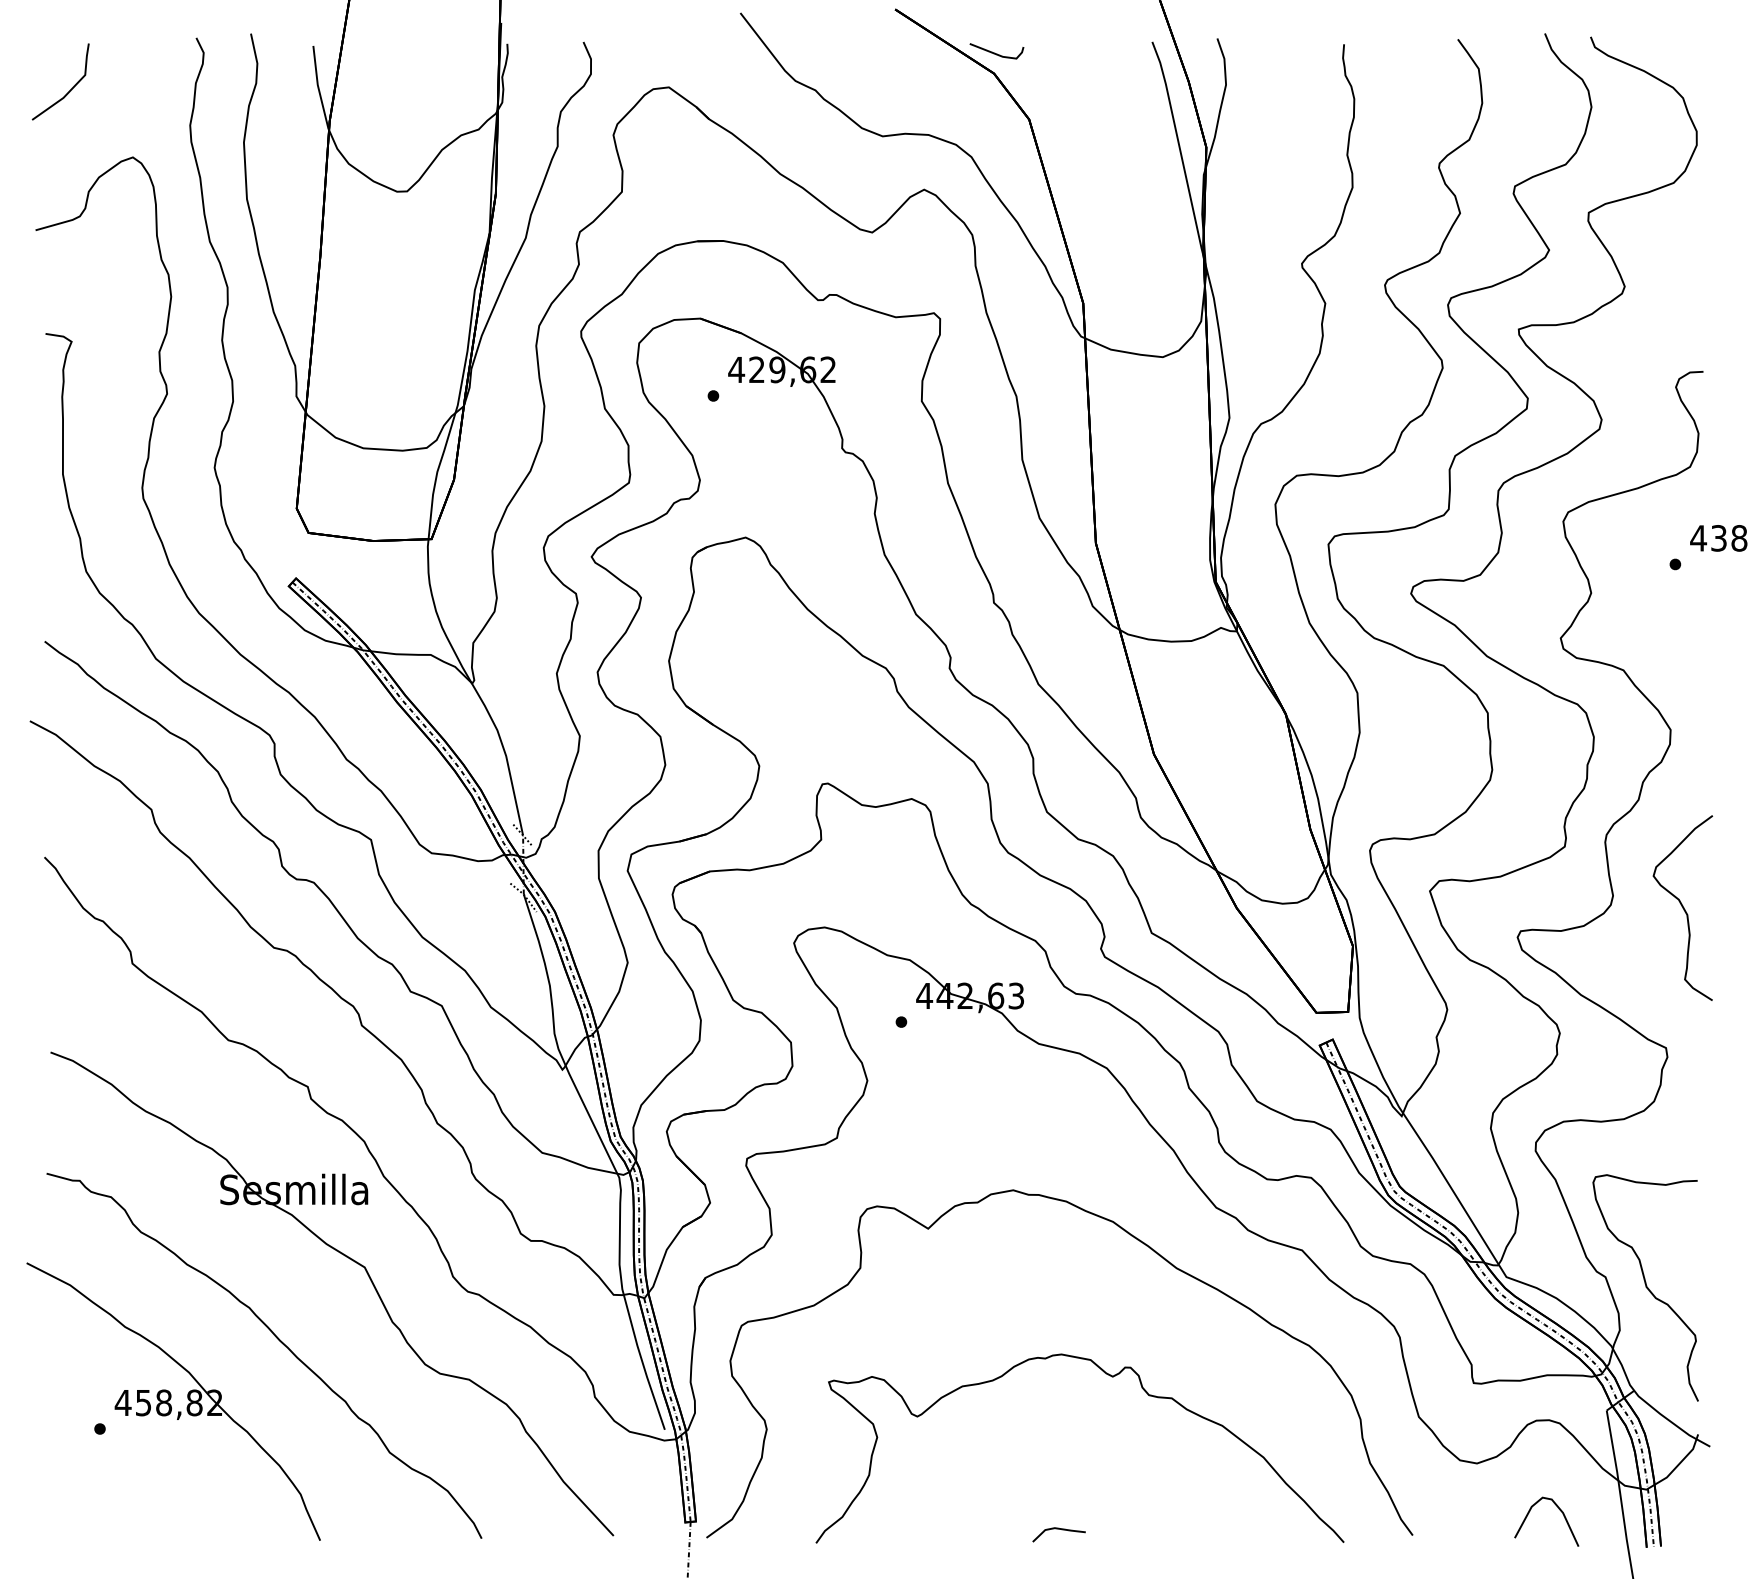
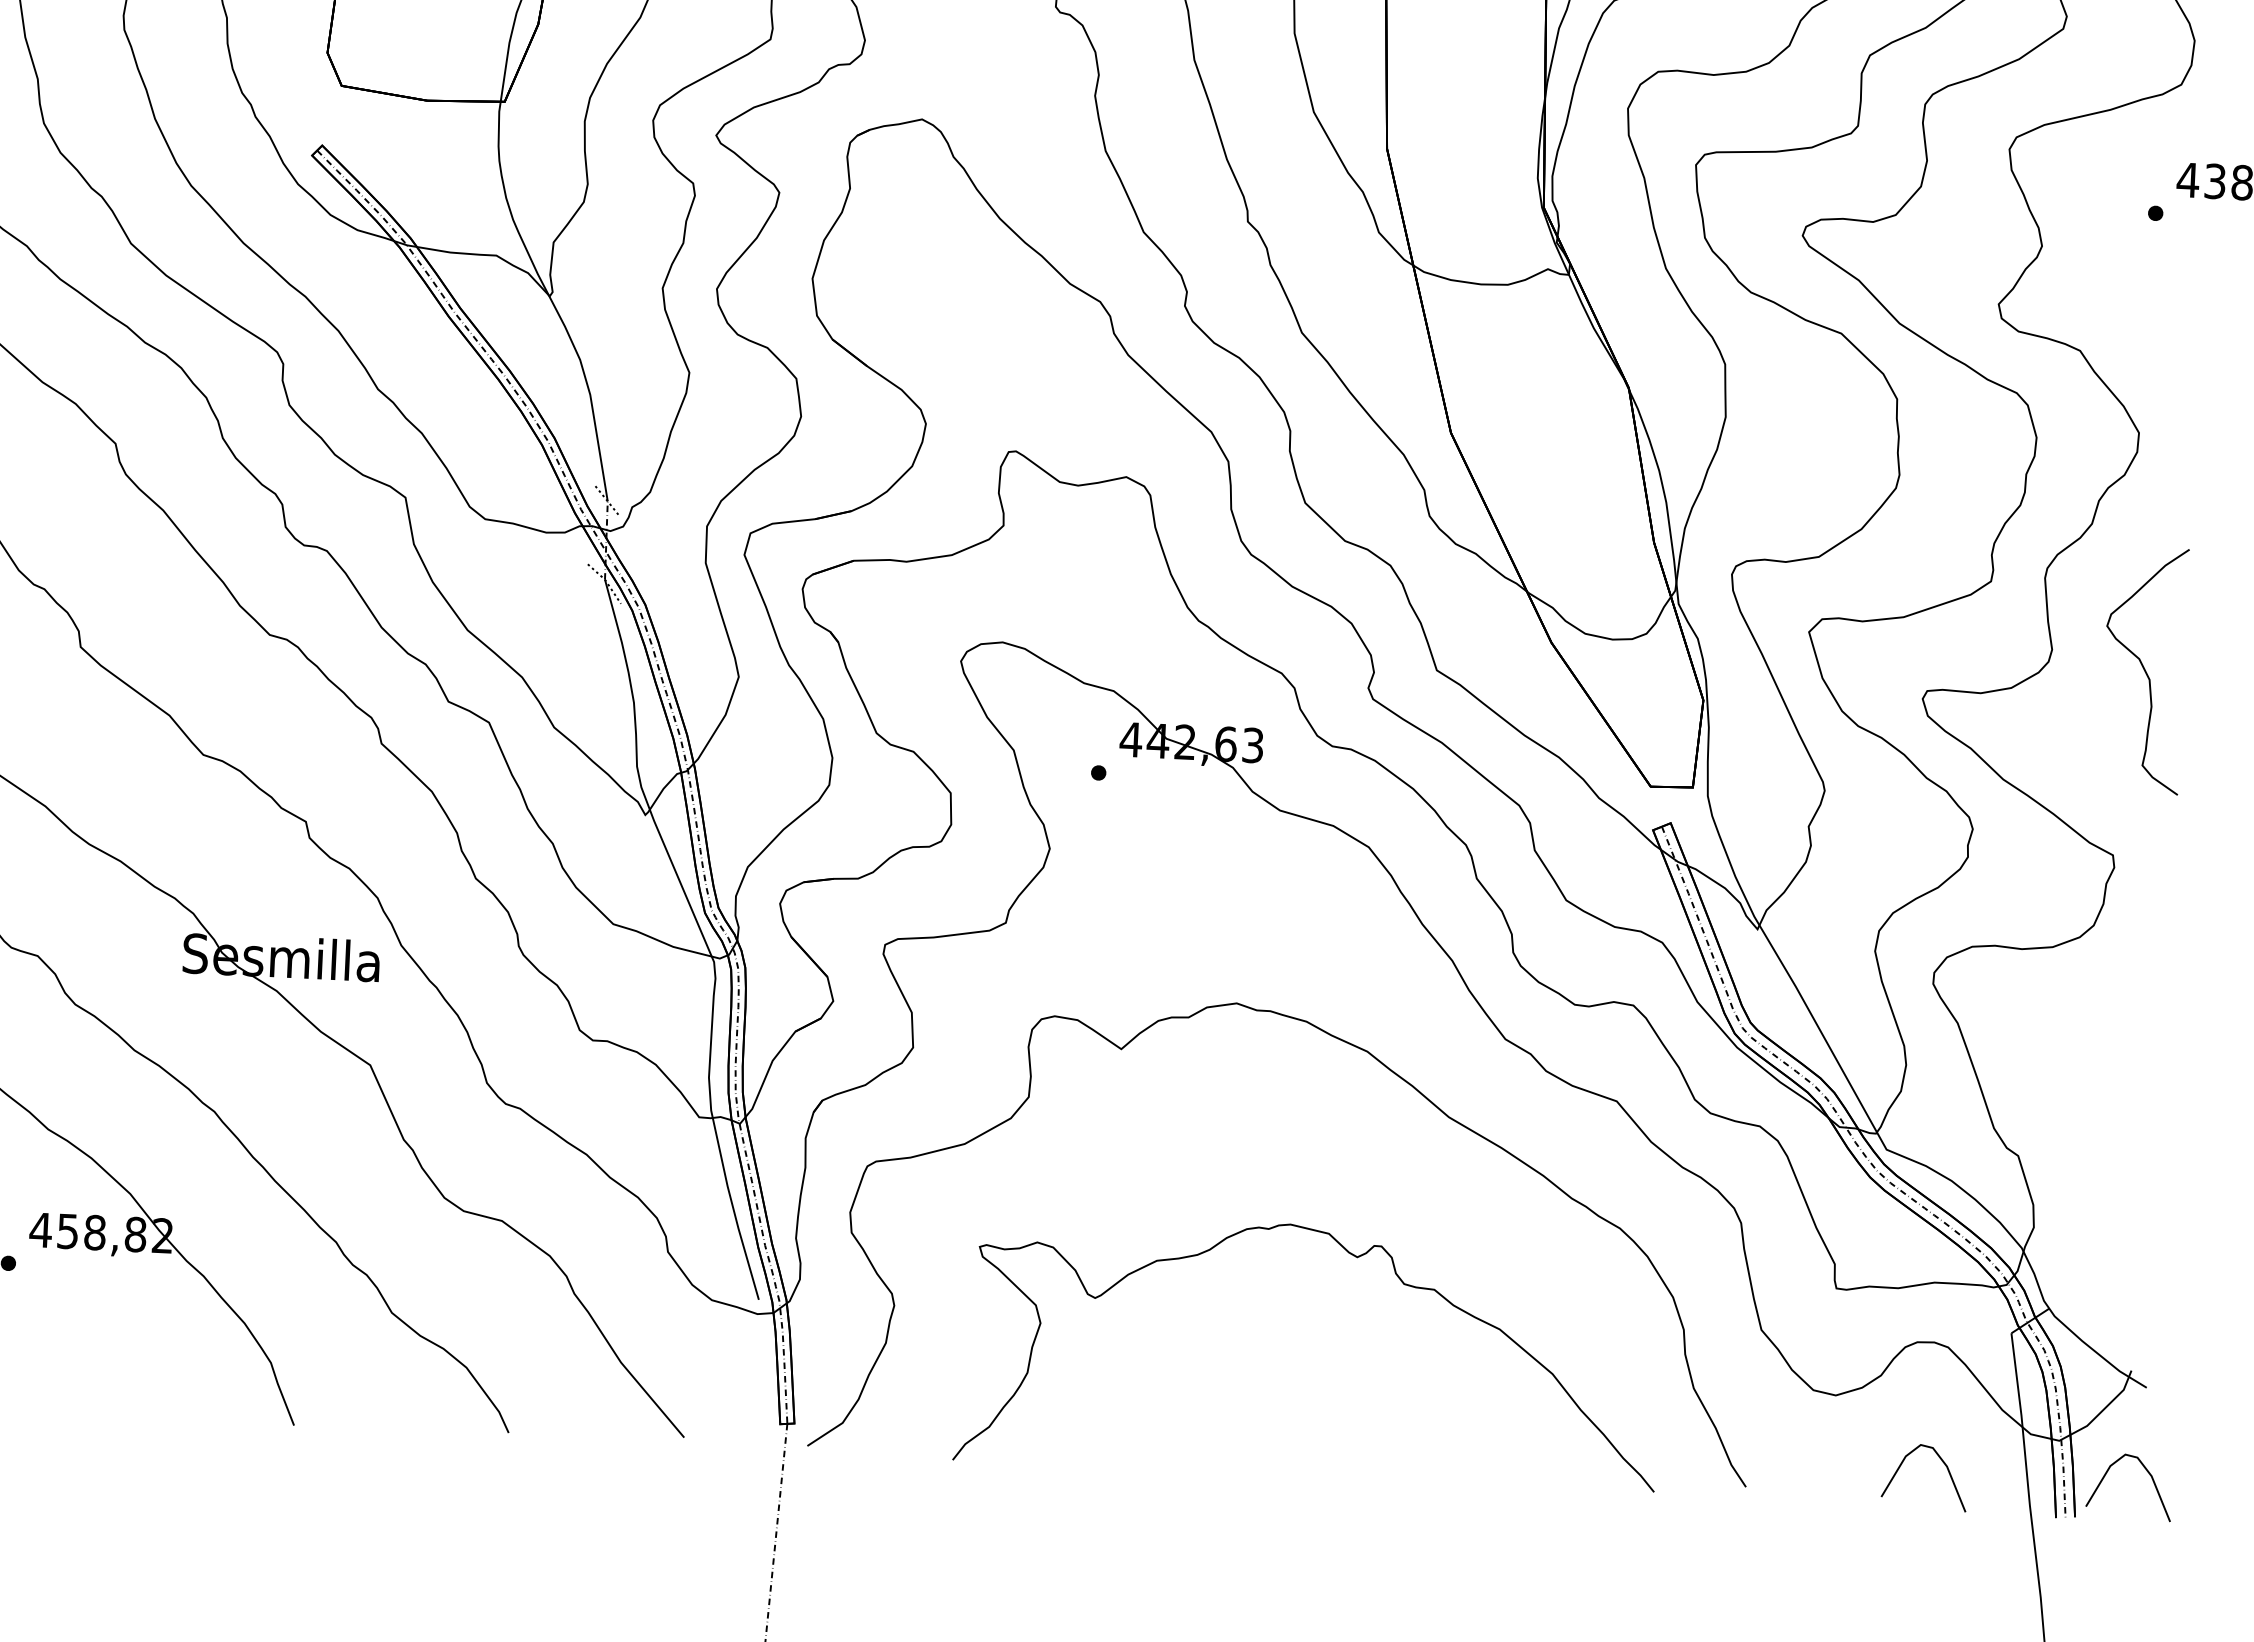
curve: (1645, 1287) -> (2070, 1172), removed
curve: (1712, 1509) -> (2145, 1471), added
line: (1058, 1529) -> (1275, 1456), removed

